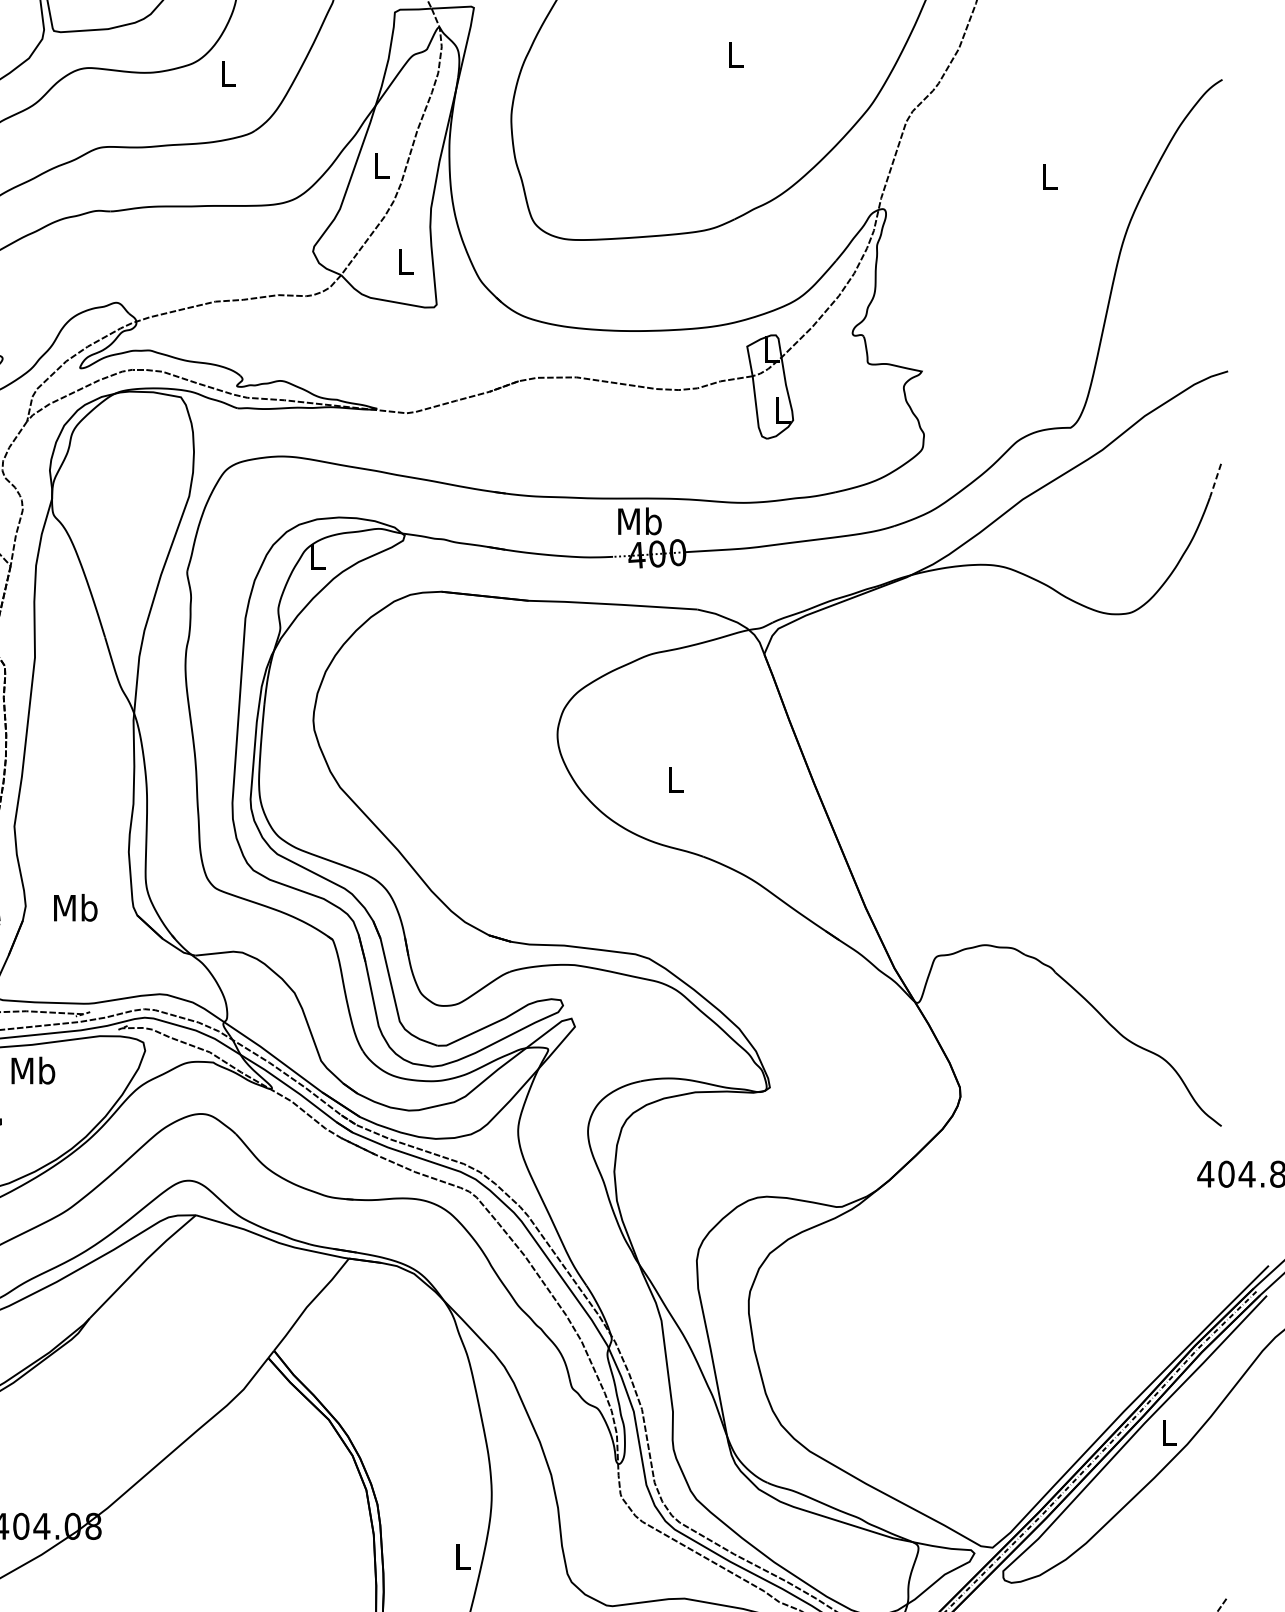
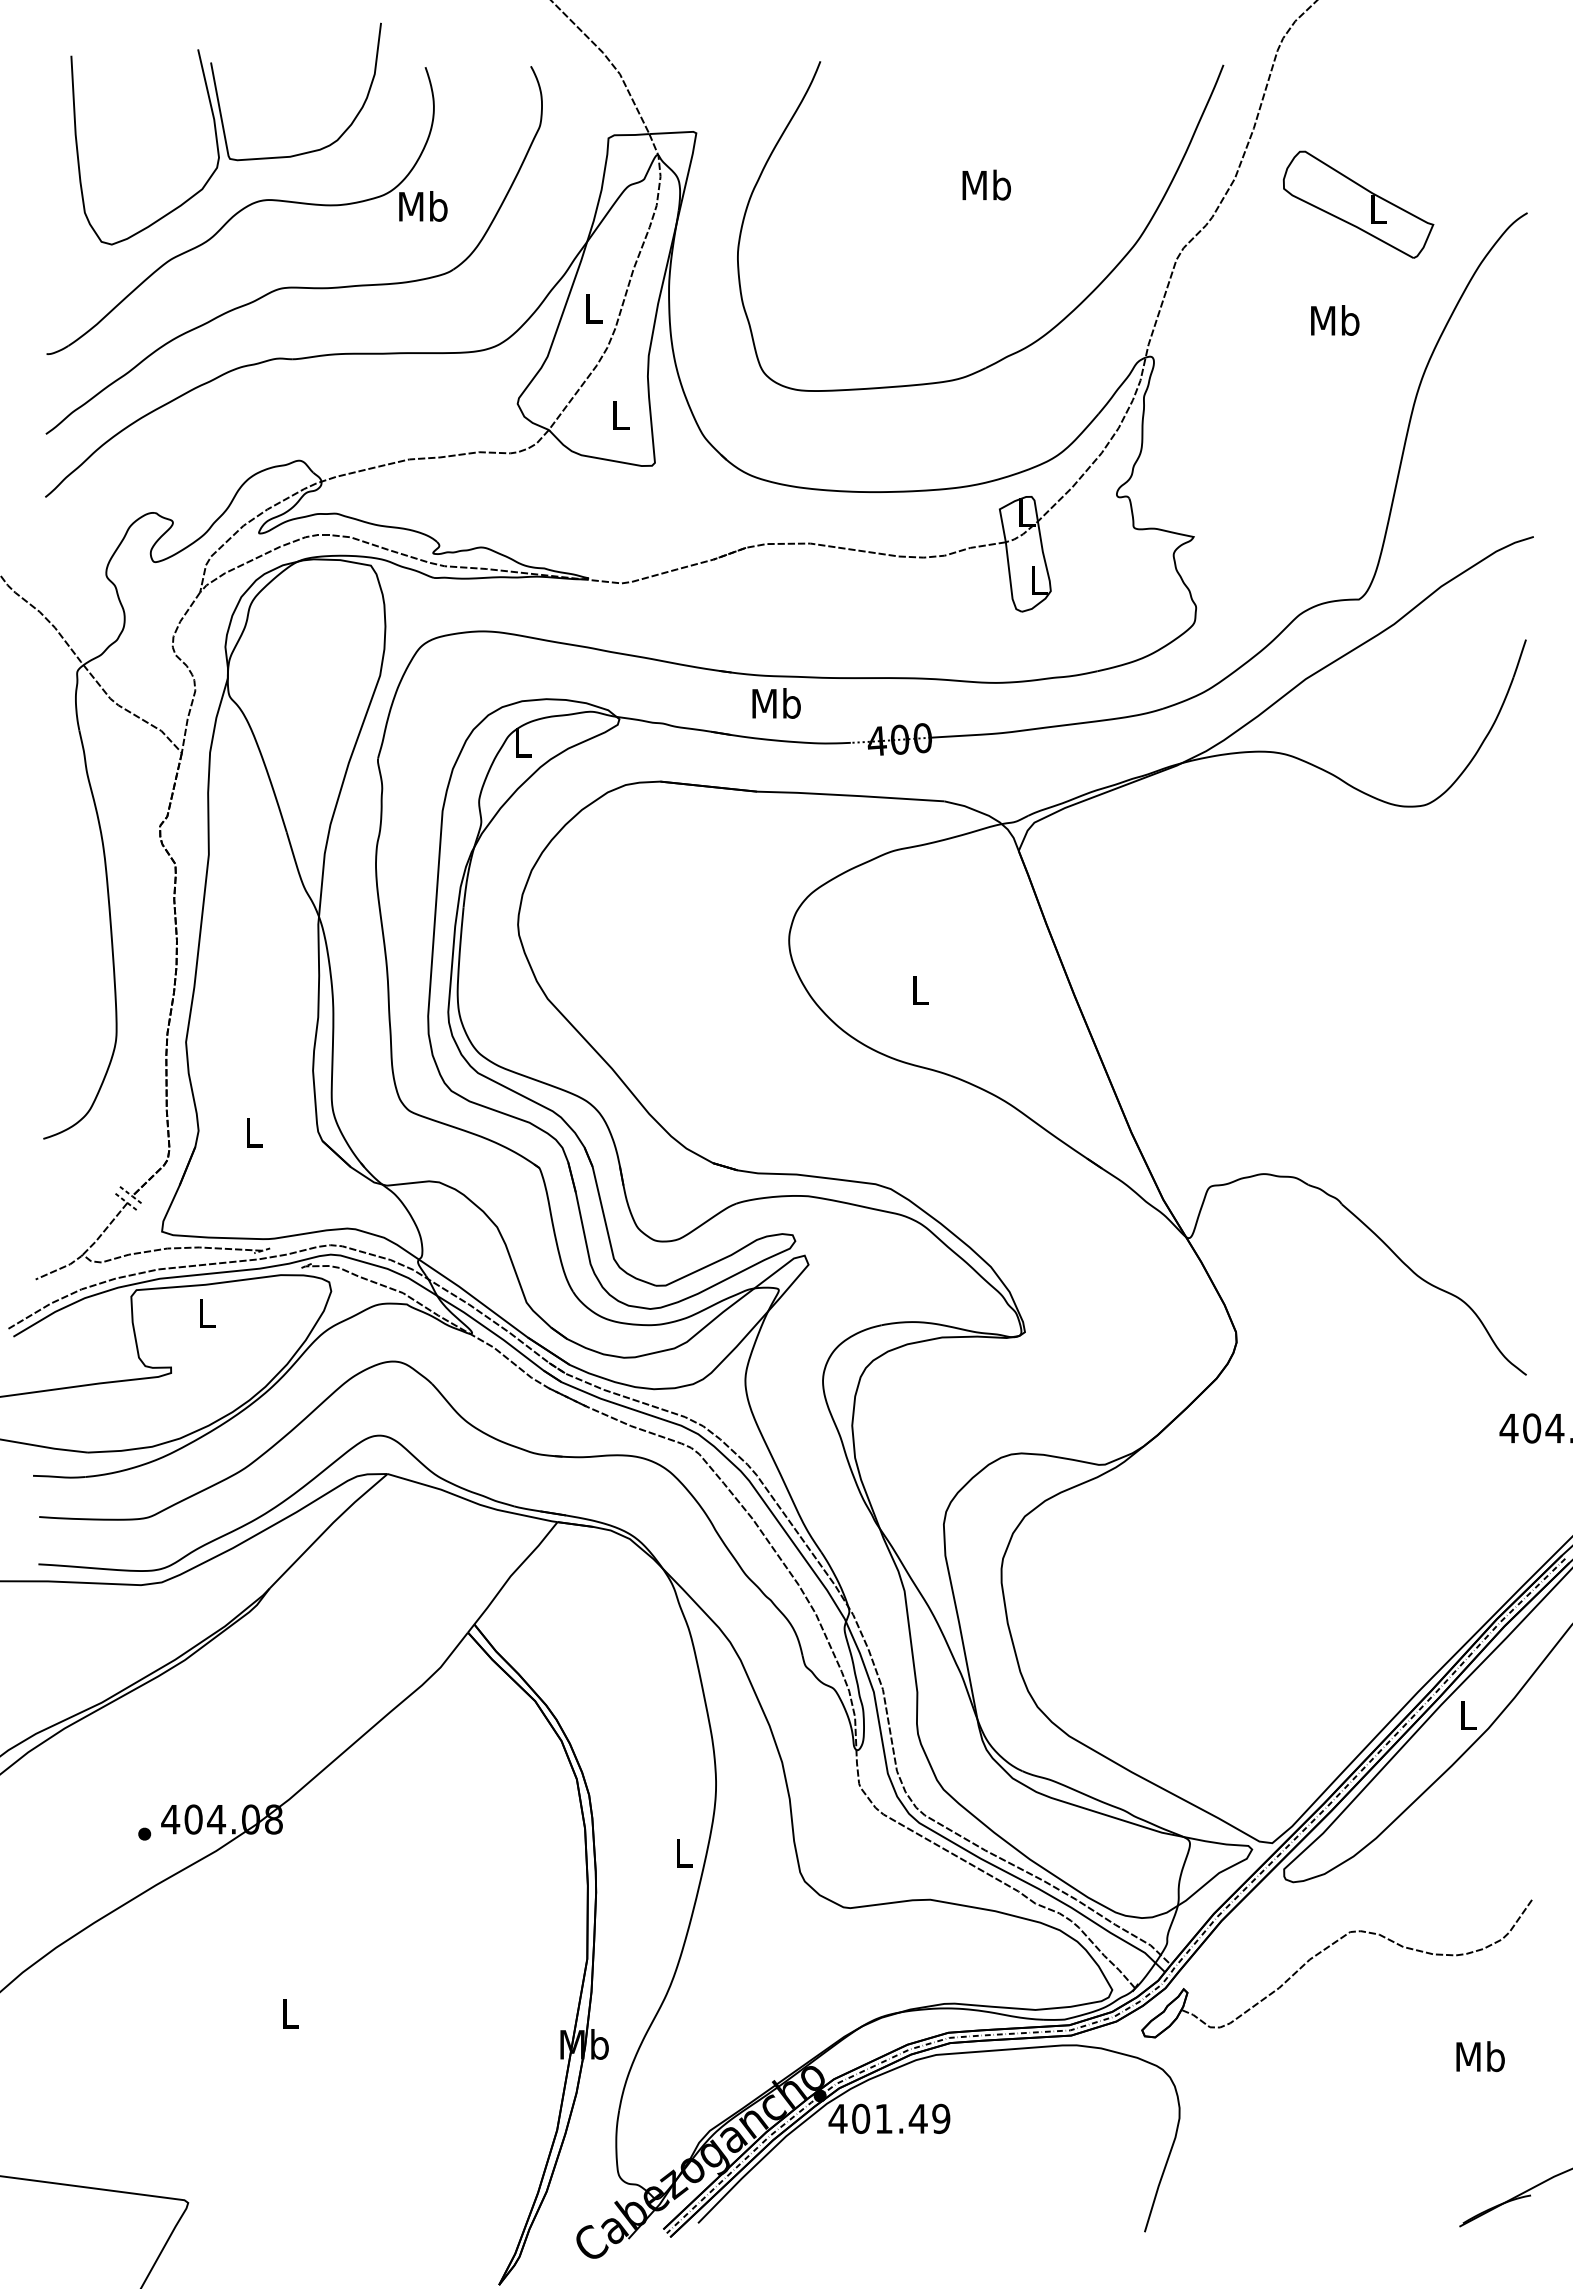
text: (735, 54) -> (986, 184), L -> Mb
part: (1070, 72) -> (1358, 204), added
text: (228, 73) -> (423, 206), L -> Mb
text: (1049, 176) -> (1335, 320), L -> Mb
line: (1215, 480) -> (1519, 658), dashed -> solid
text: (639, 521) -> (776, 703), moved
text: (76, 907) -> (254, 1132), Mb -> L
text: (32, 1070) -> (206, 1313), Mb -> L

